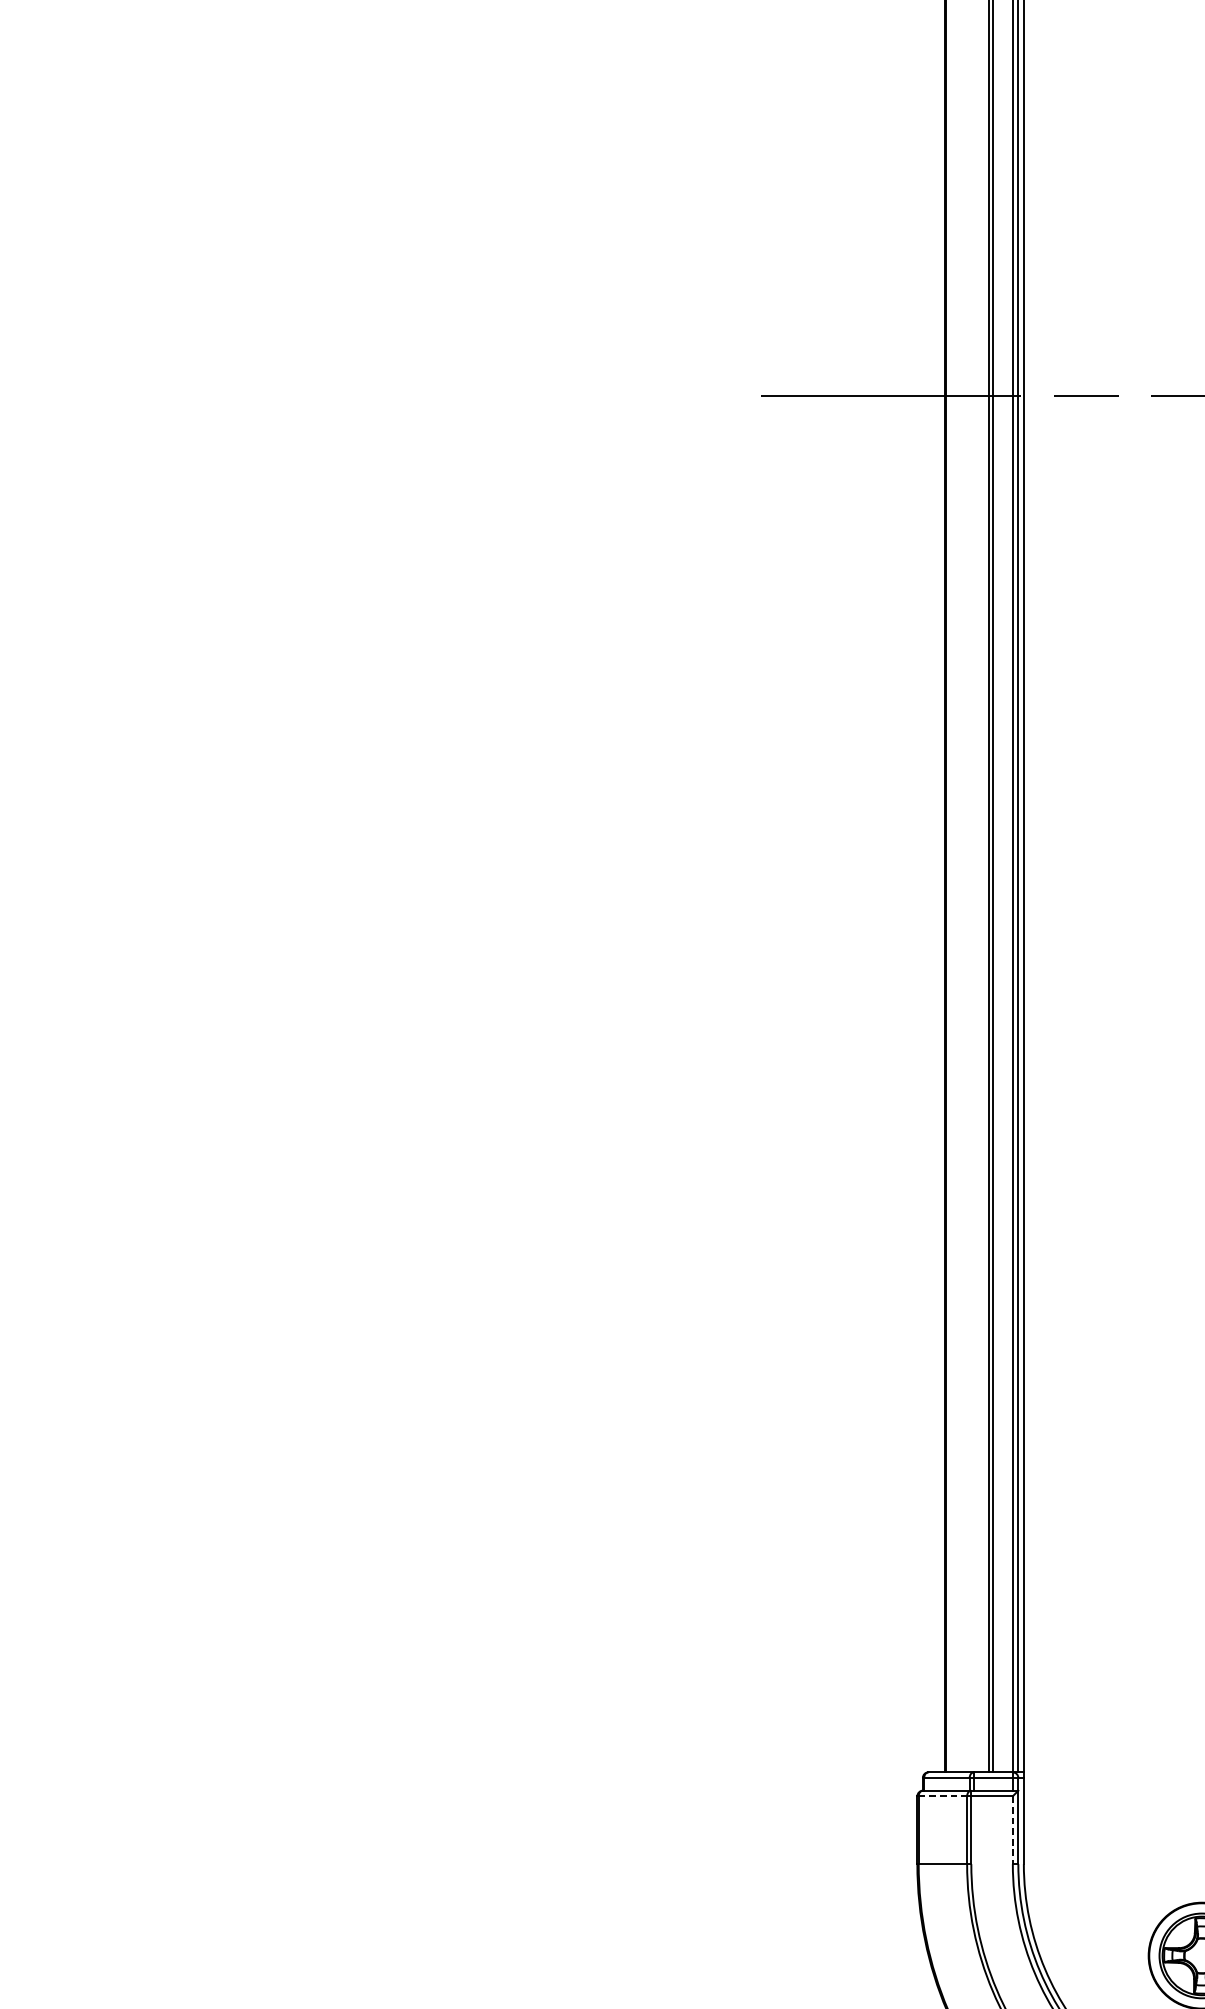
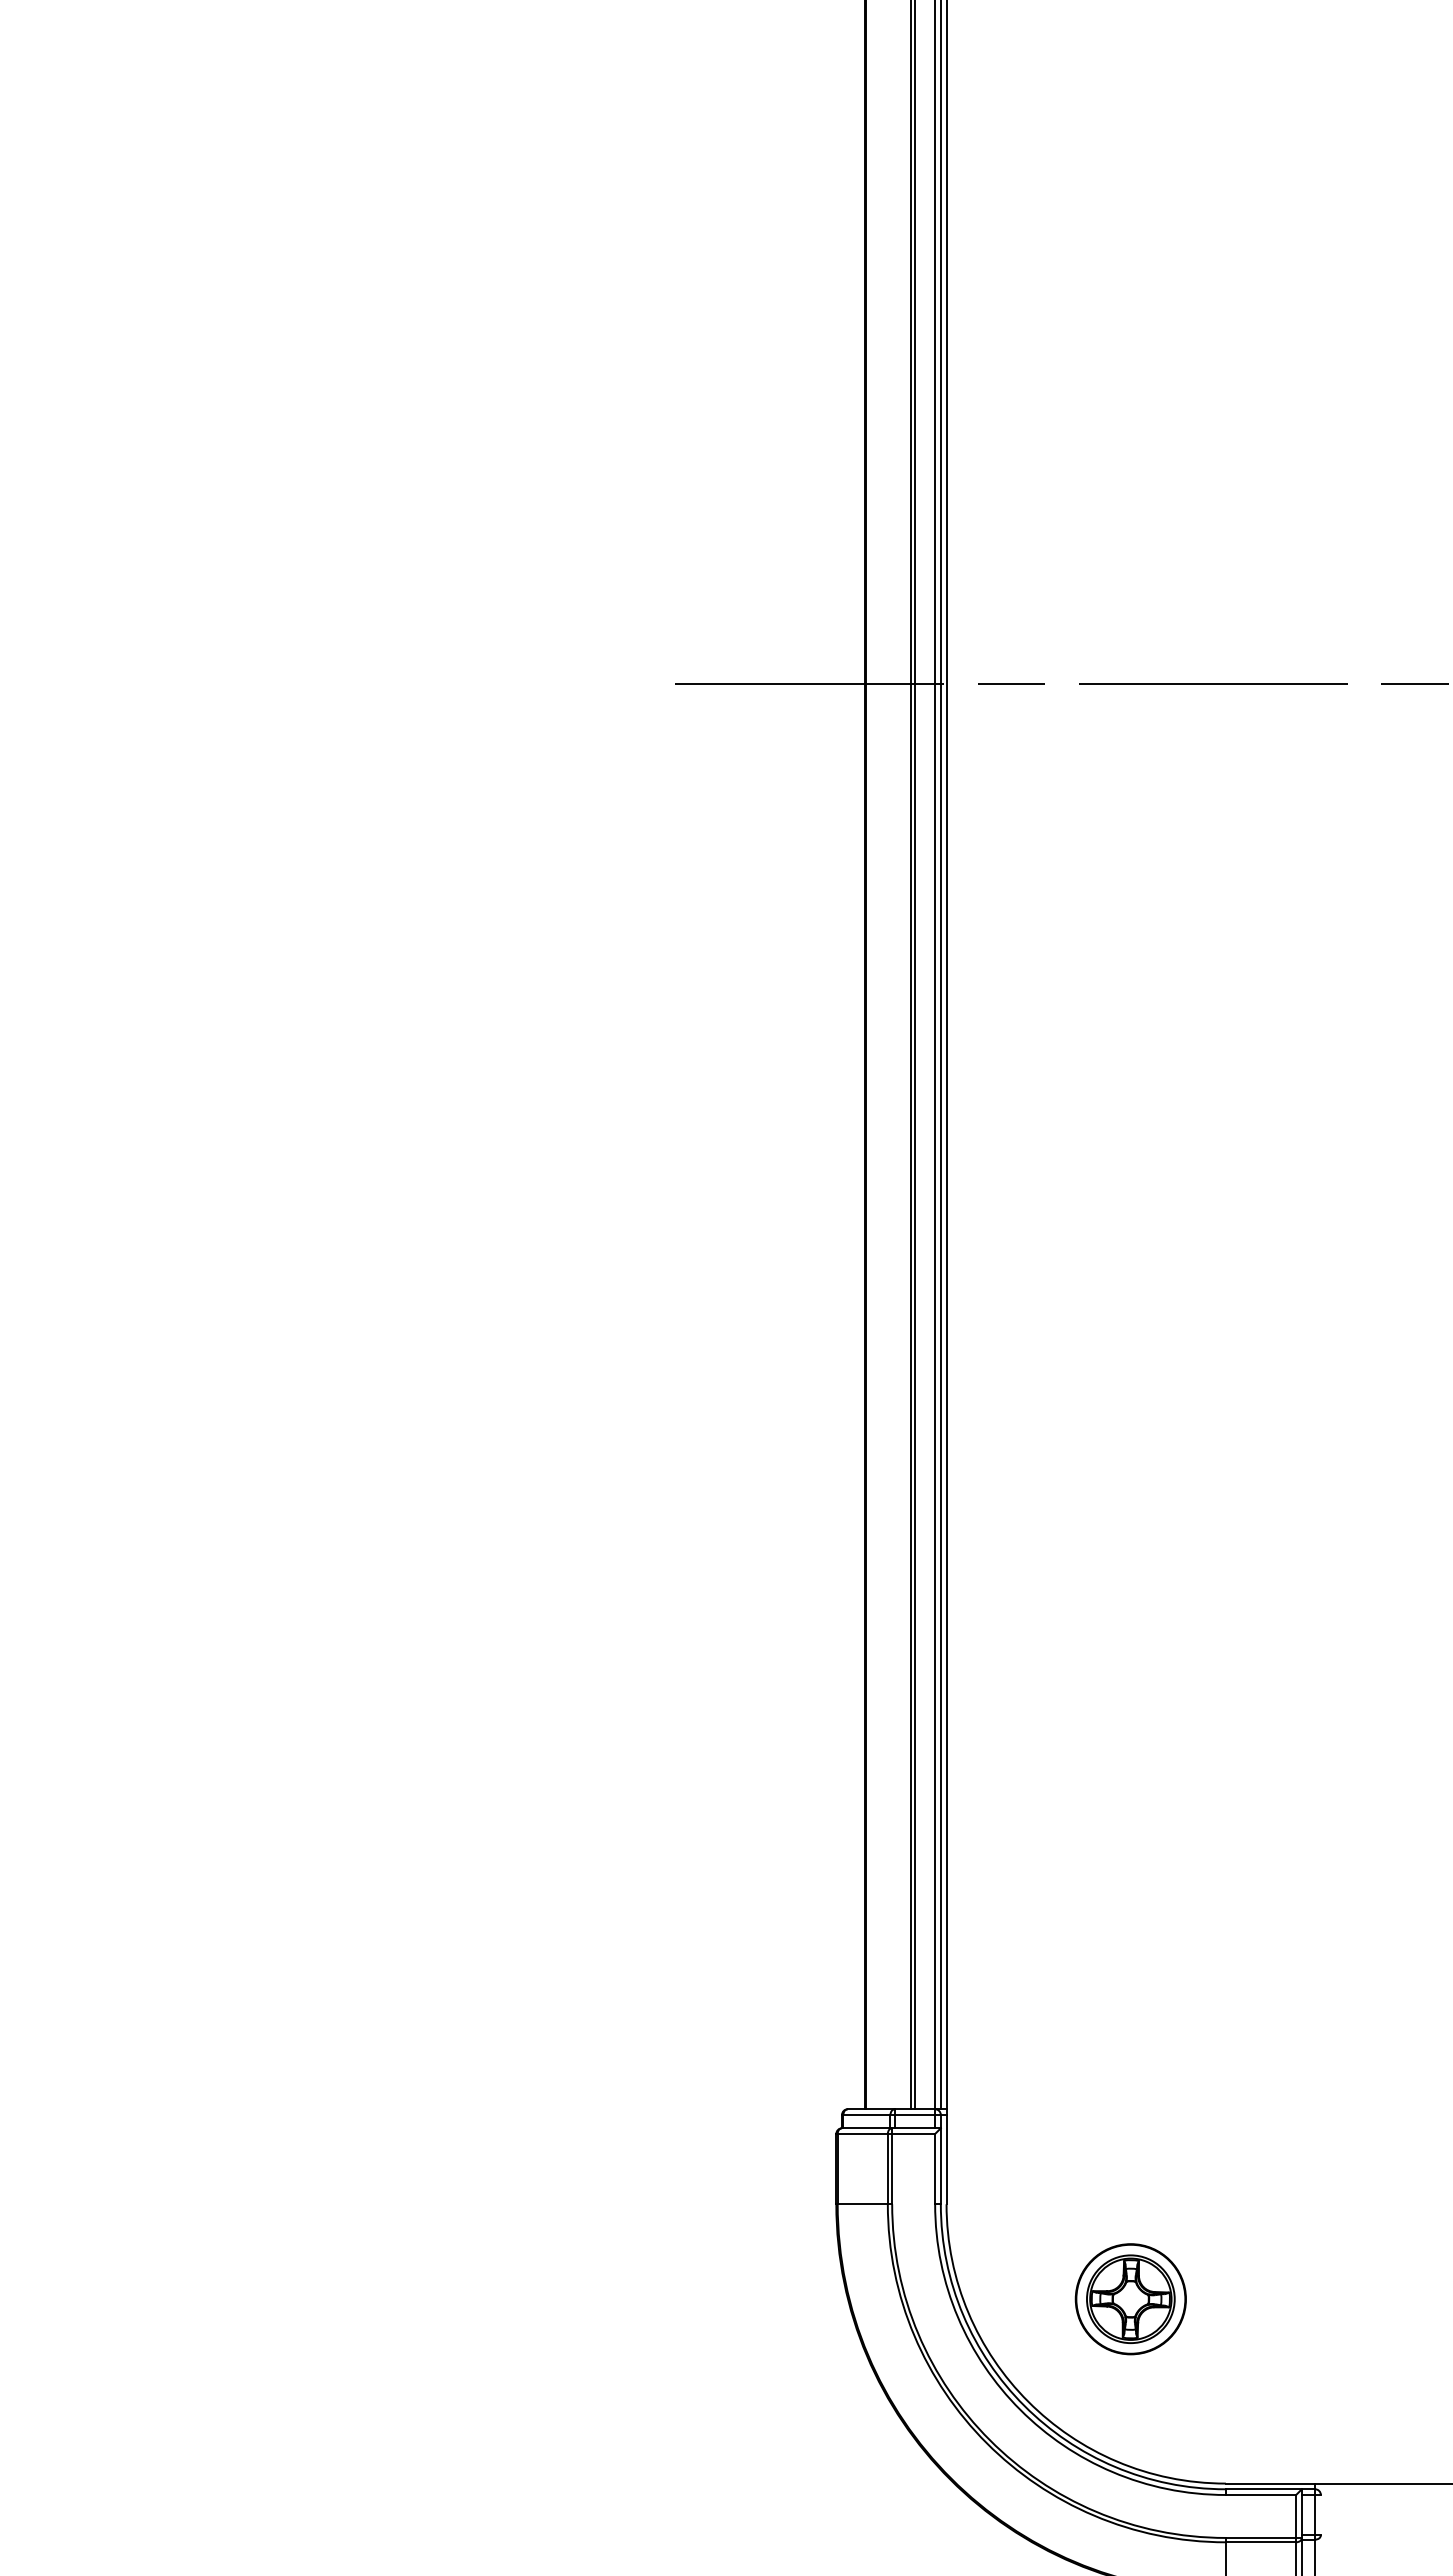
line: (943, 1795) -> (863, 2133), dashed -> solid
line: (1013, 1830) -> (935, 2169), dashed -> solid

